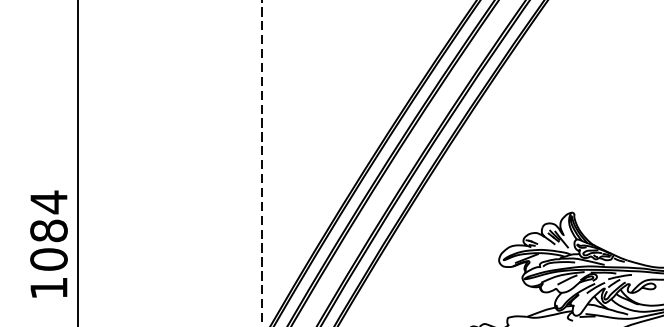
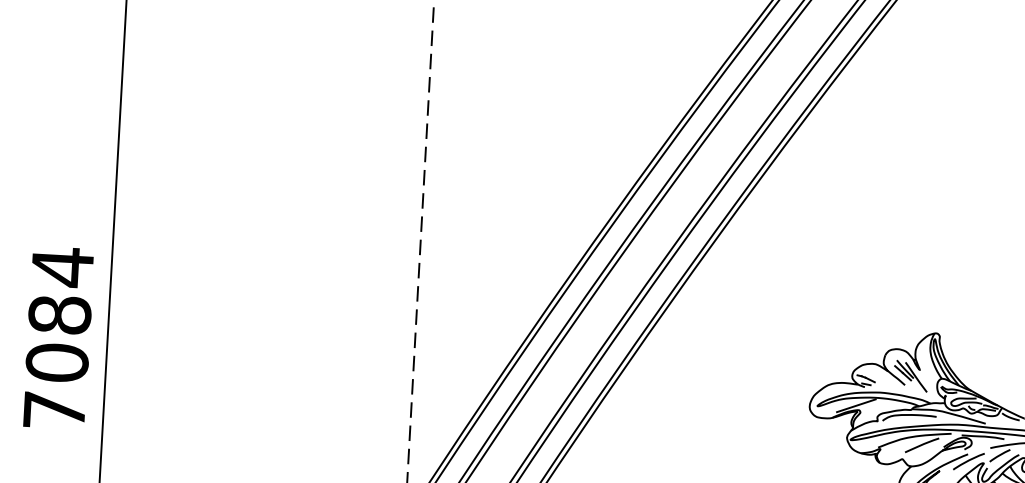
text: (48, 287) -> (53, 409), 1084 -> 7084

